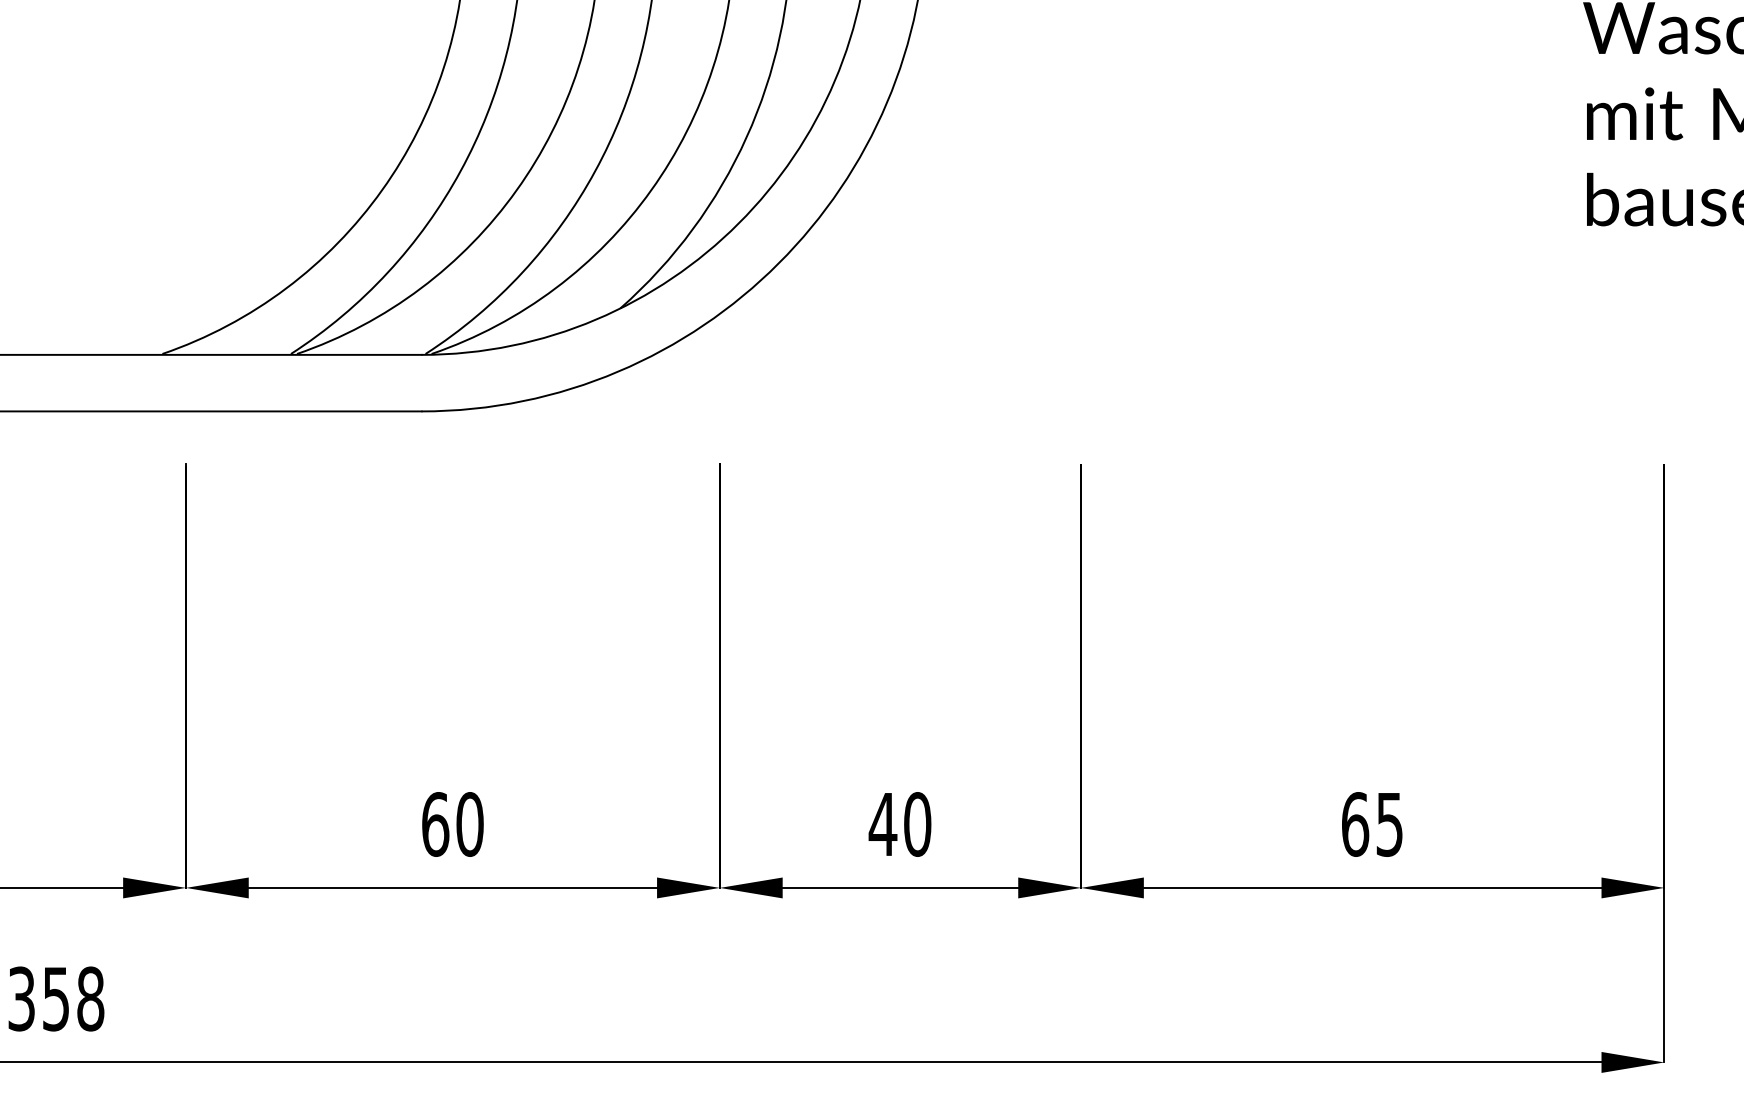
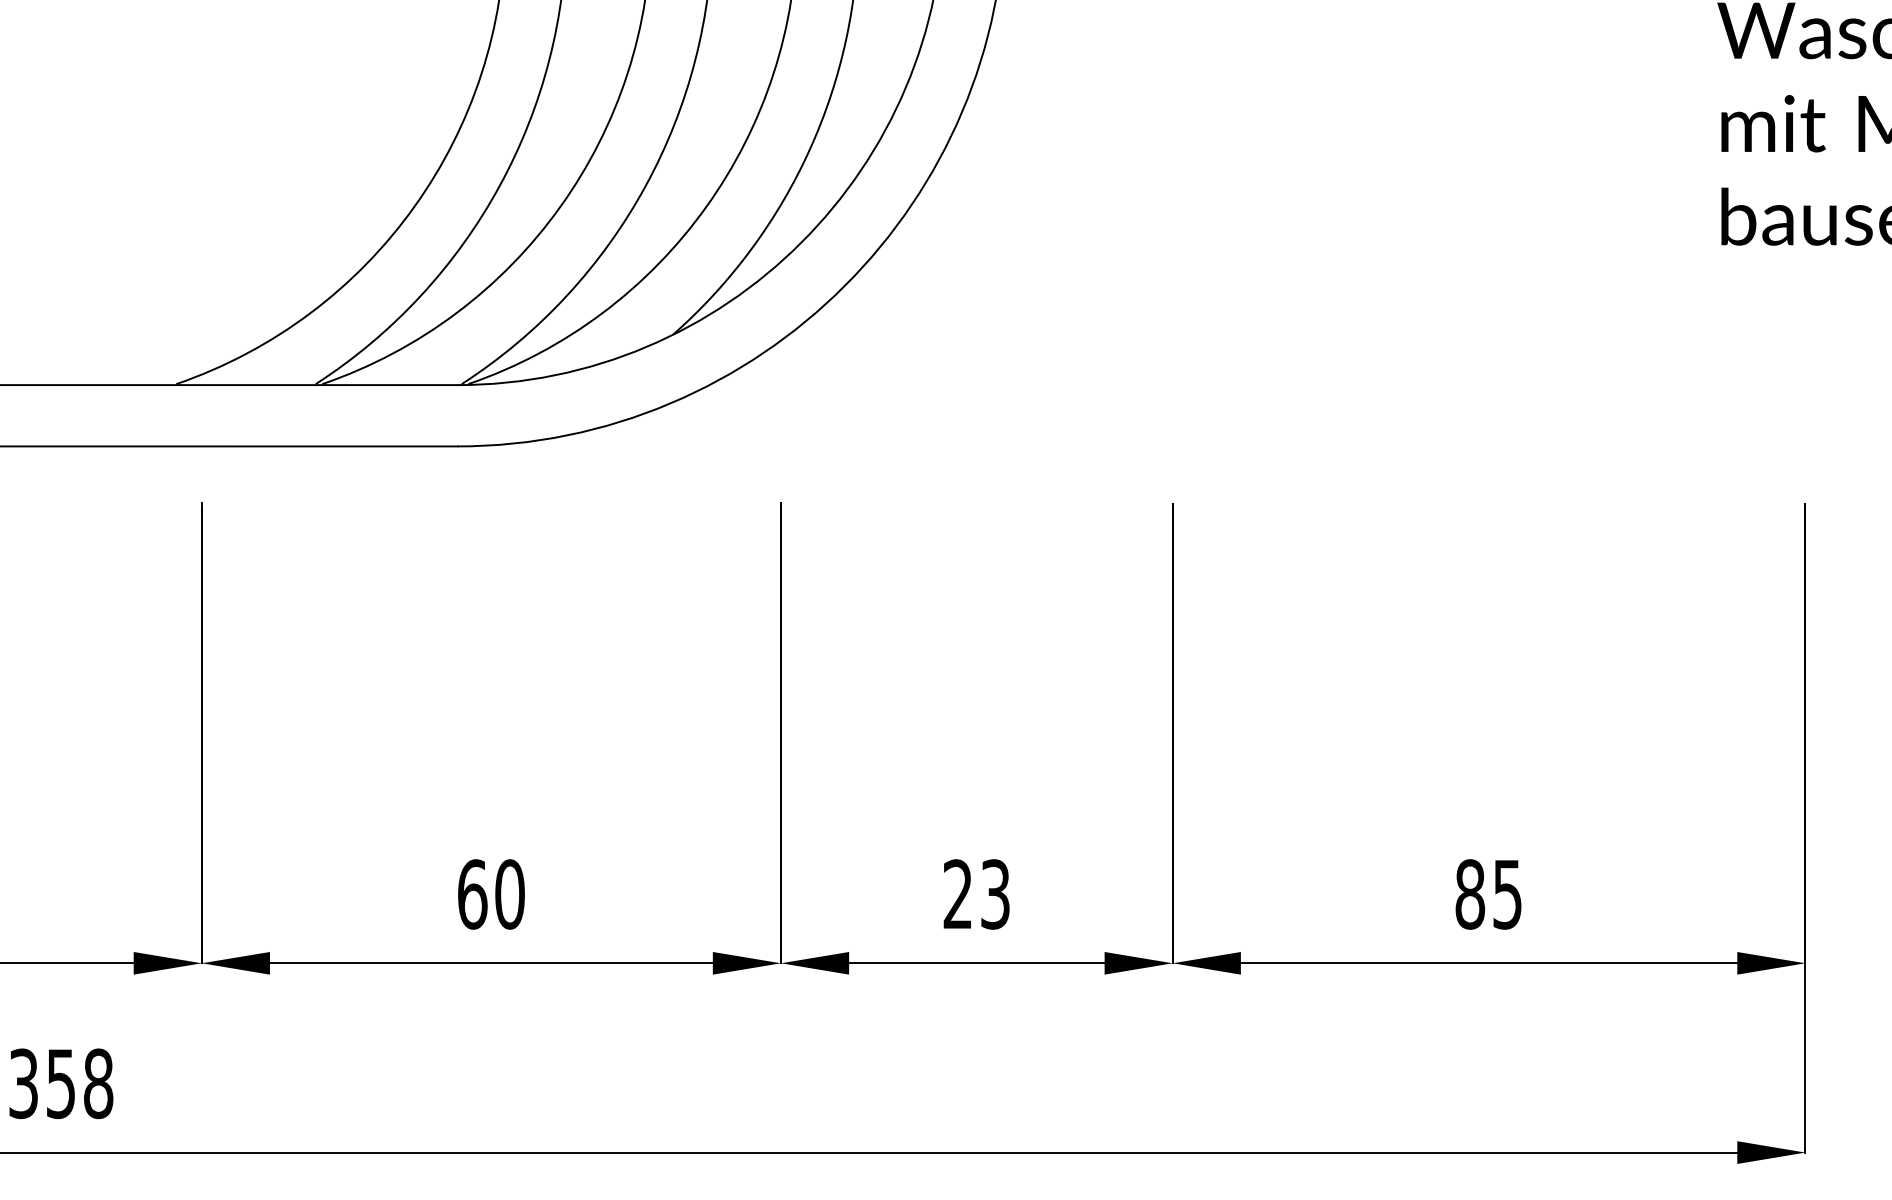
text: (899, 824) -> (975, 894), 40 -> 23
text: (1355, 824) -> (1470, 894), 65 -> 85

